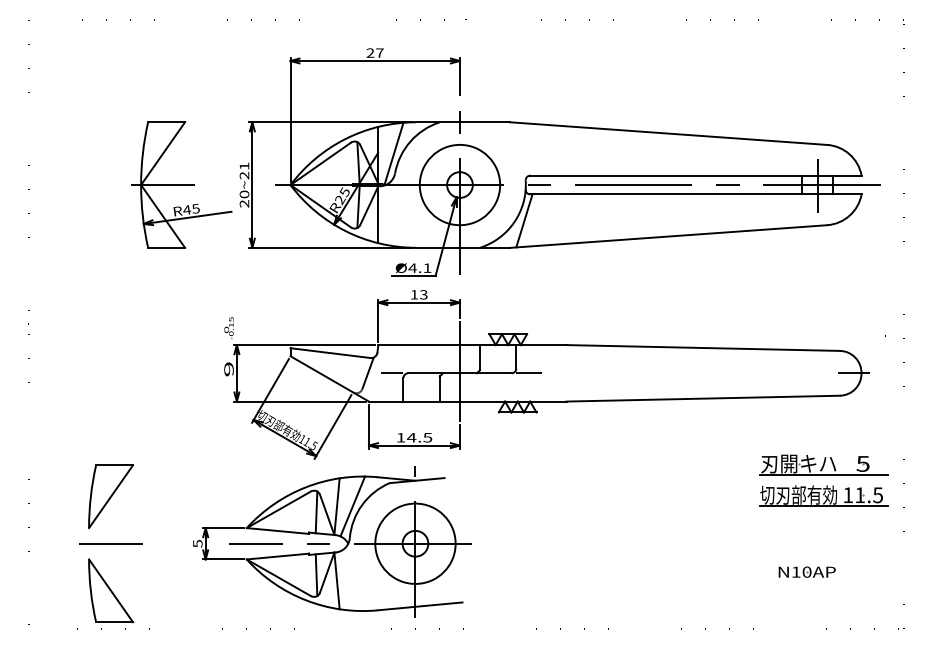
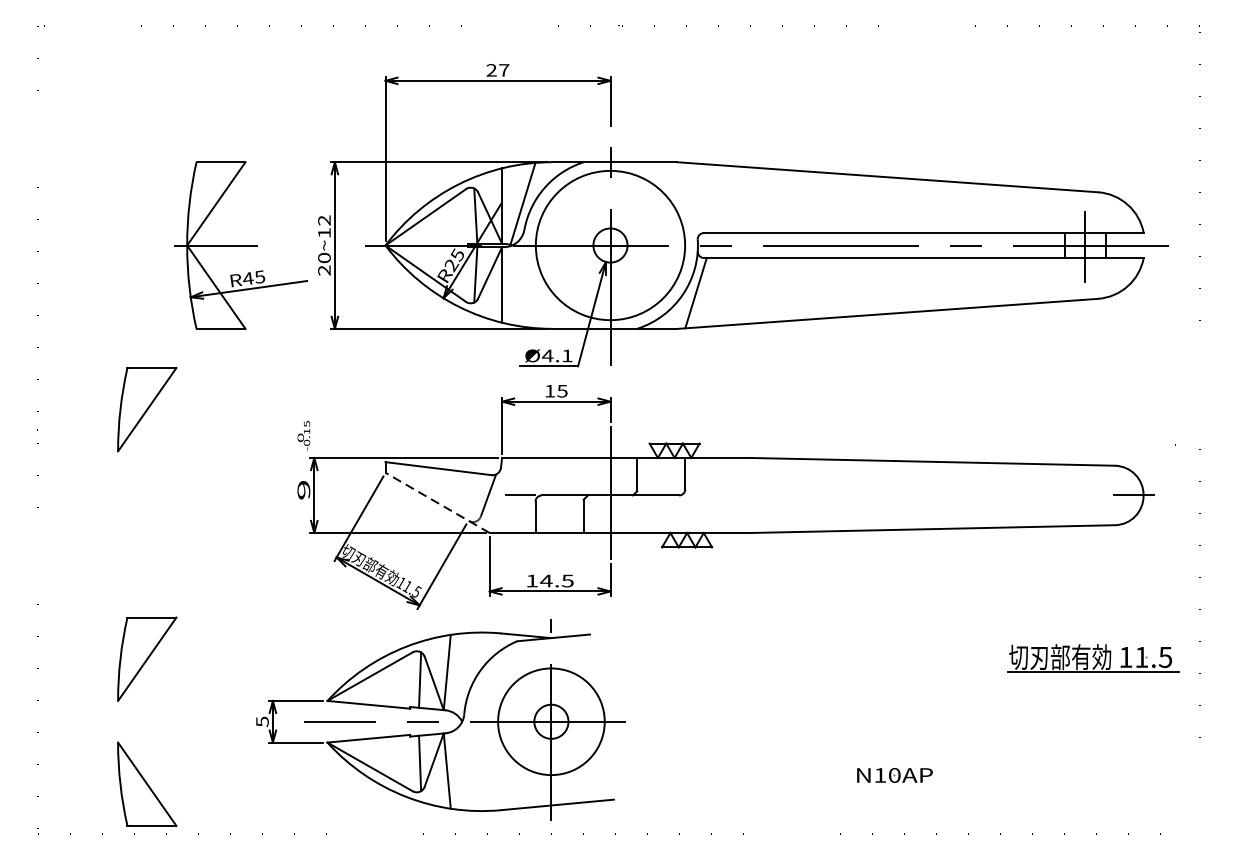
text: (244, 170) -> (324, 226), 20~21 -> 20~12
circle: (459, 184) -> (609, 244), size x1.4
text: (423, 294) -> (562, 390), 13 -> 15
part: (110, 308) -> (146, 409), added
line: (529, 373) -> (702, 495), removed
line: (329, 378) -> (437, 502), solid -> dashed
part: (823, 464) -> (1093, 616), removed
line: (352, 506) -> (467, 672), removed
line: (110, 543) -> (146, 721), removed
part: (806, 571) -> (893, 774), moved

